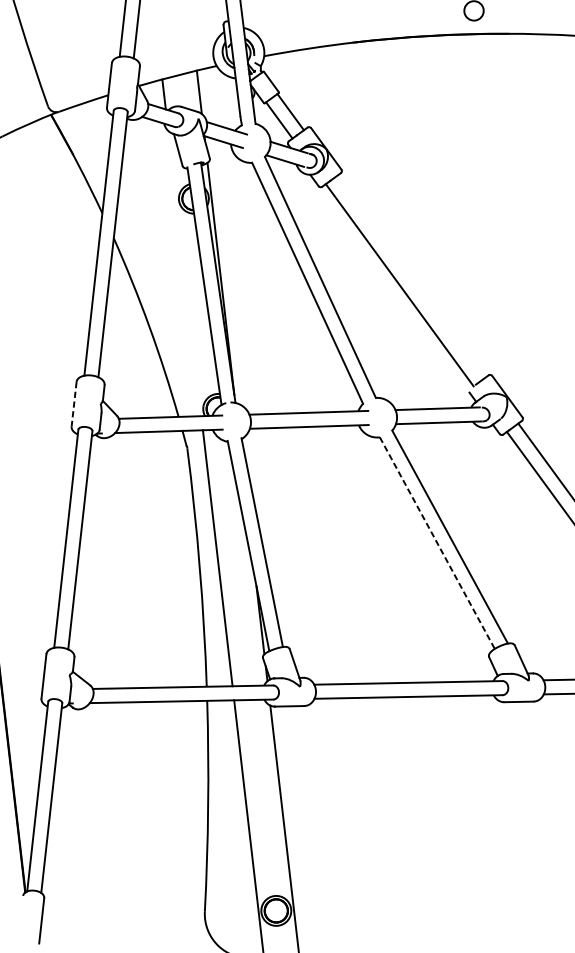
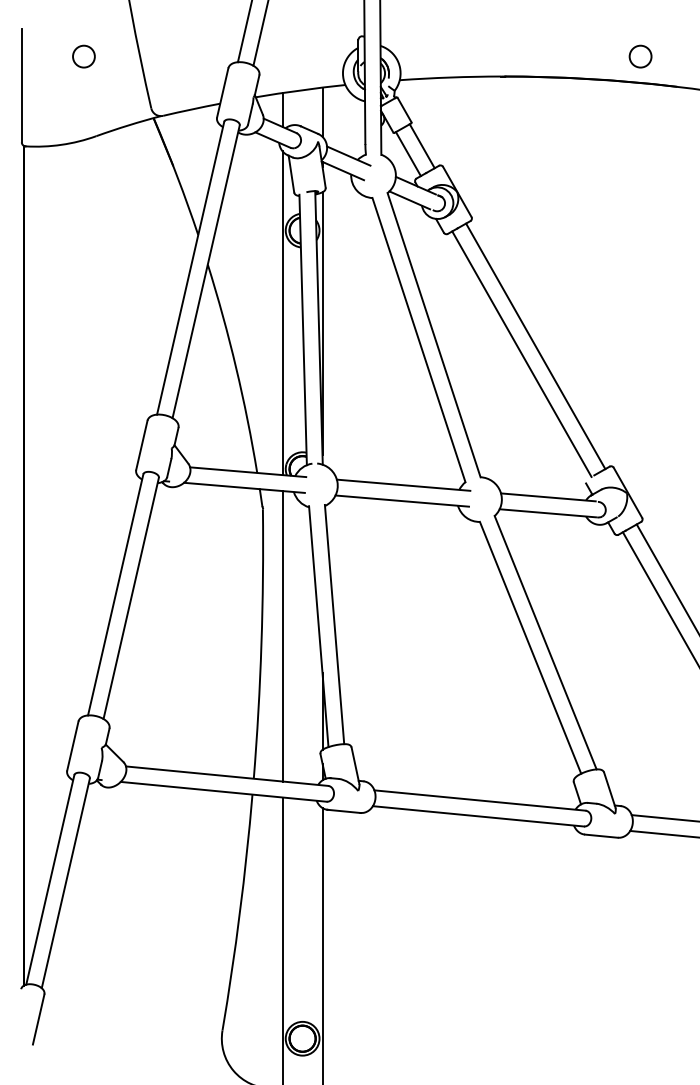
line: (184, 273) -> (282, 313), added
line: (410, 277) -> (535, 346), added
line: (73, 404) -> (141, 445), dashed -> solid
line: (437, 542) -> (530, 647), dashed -> solid

